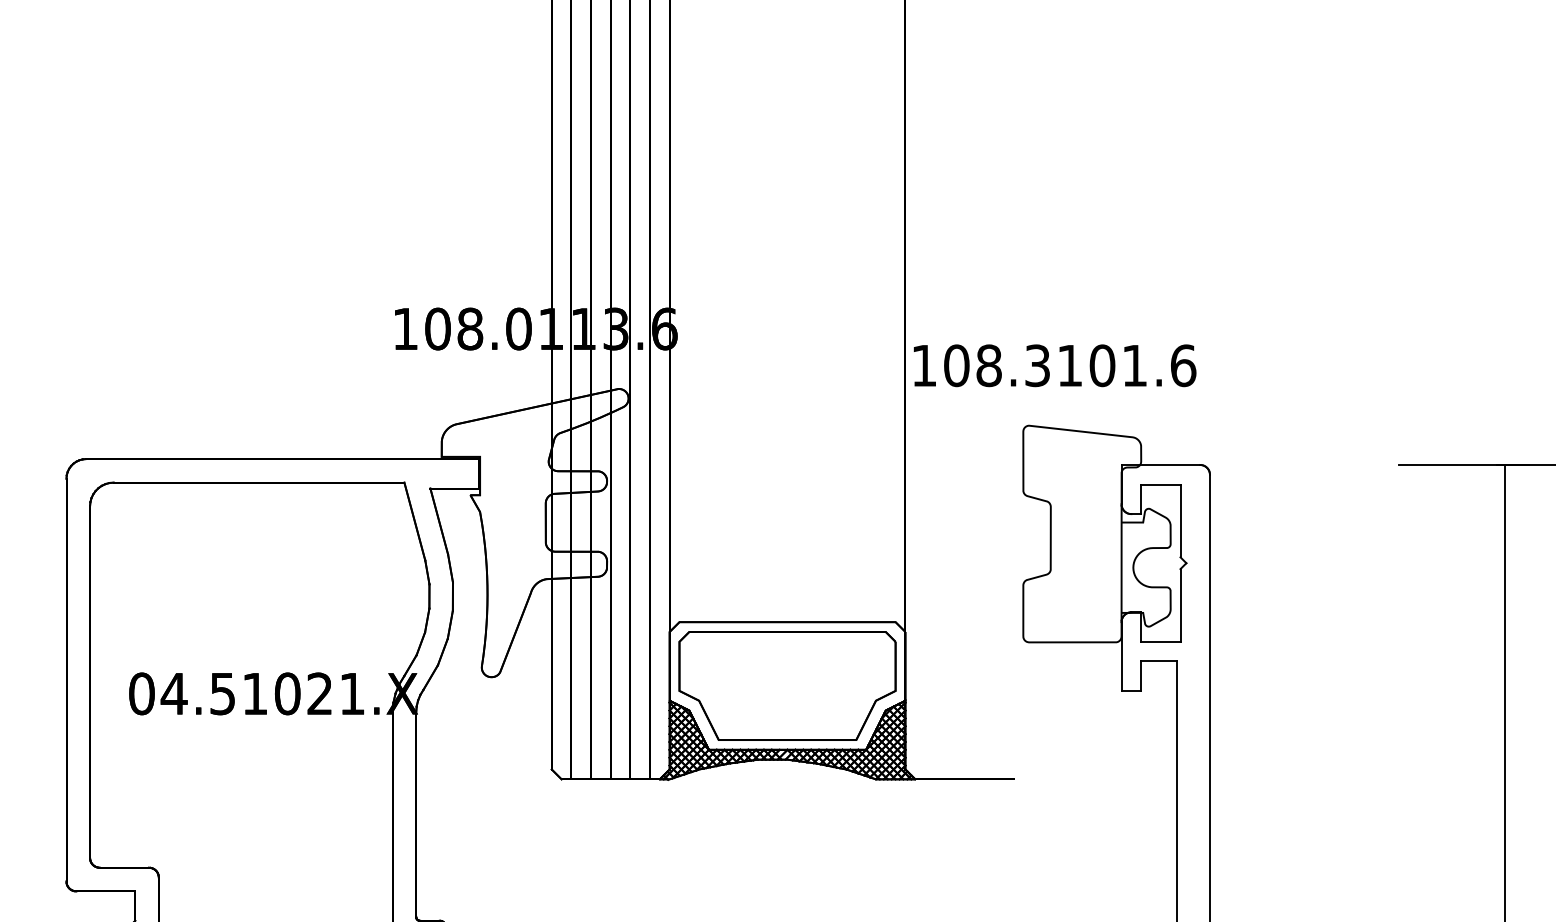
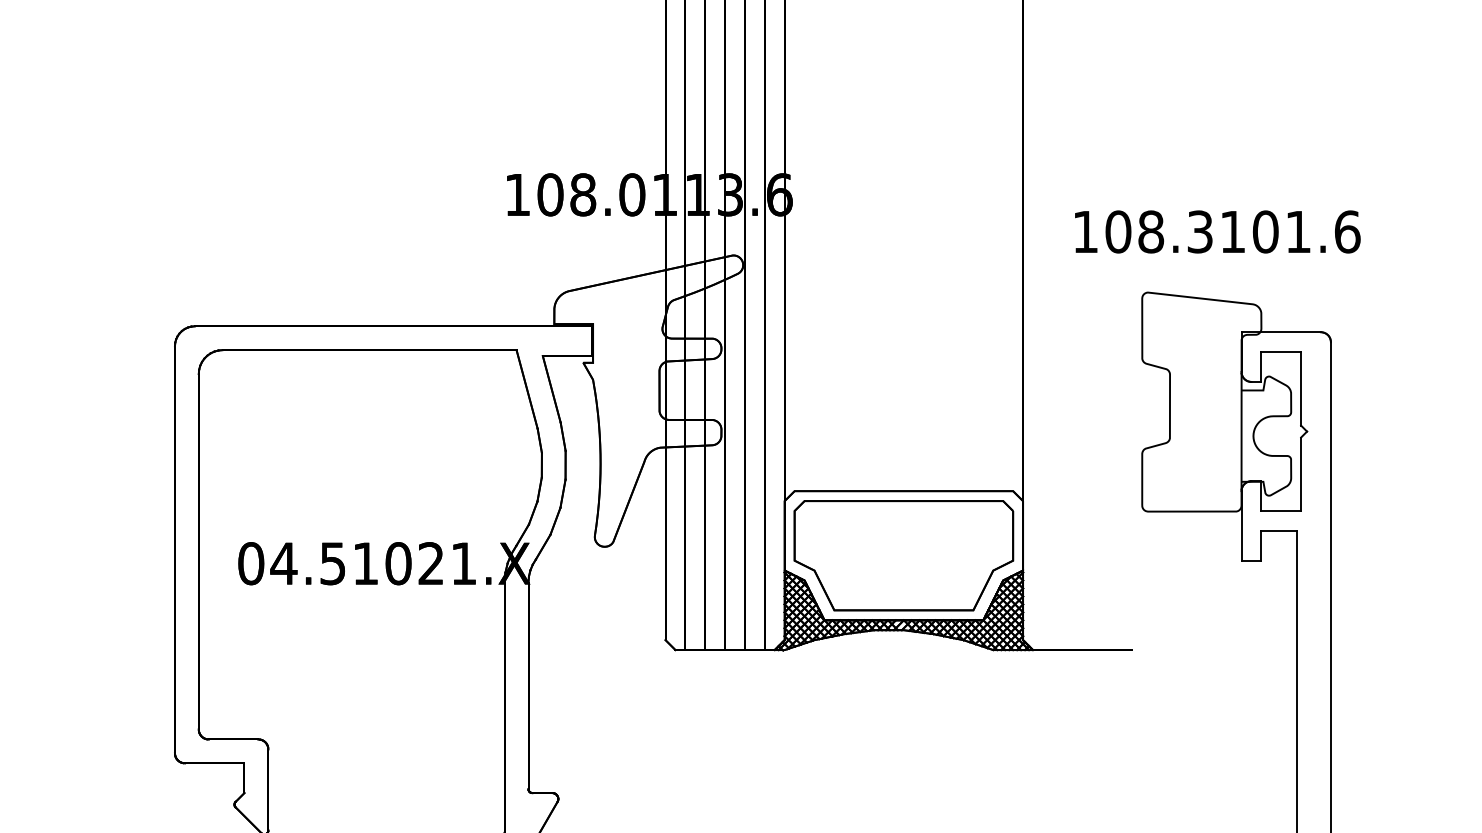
text: (1054, 365) -> (1217, 231), moved

